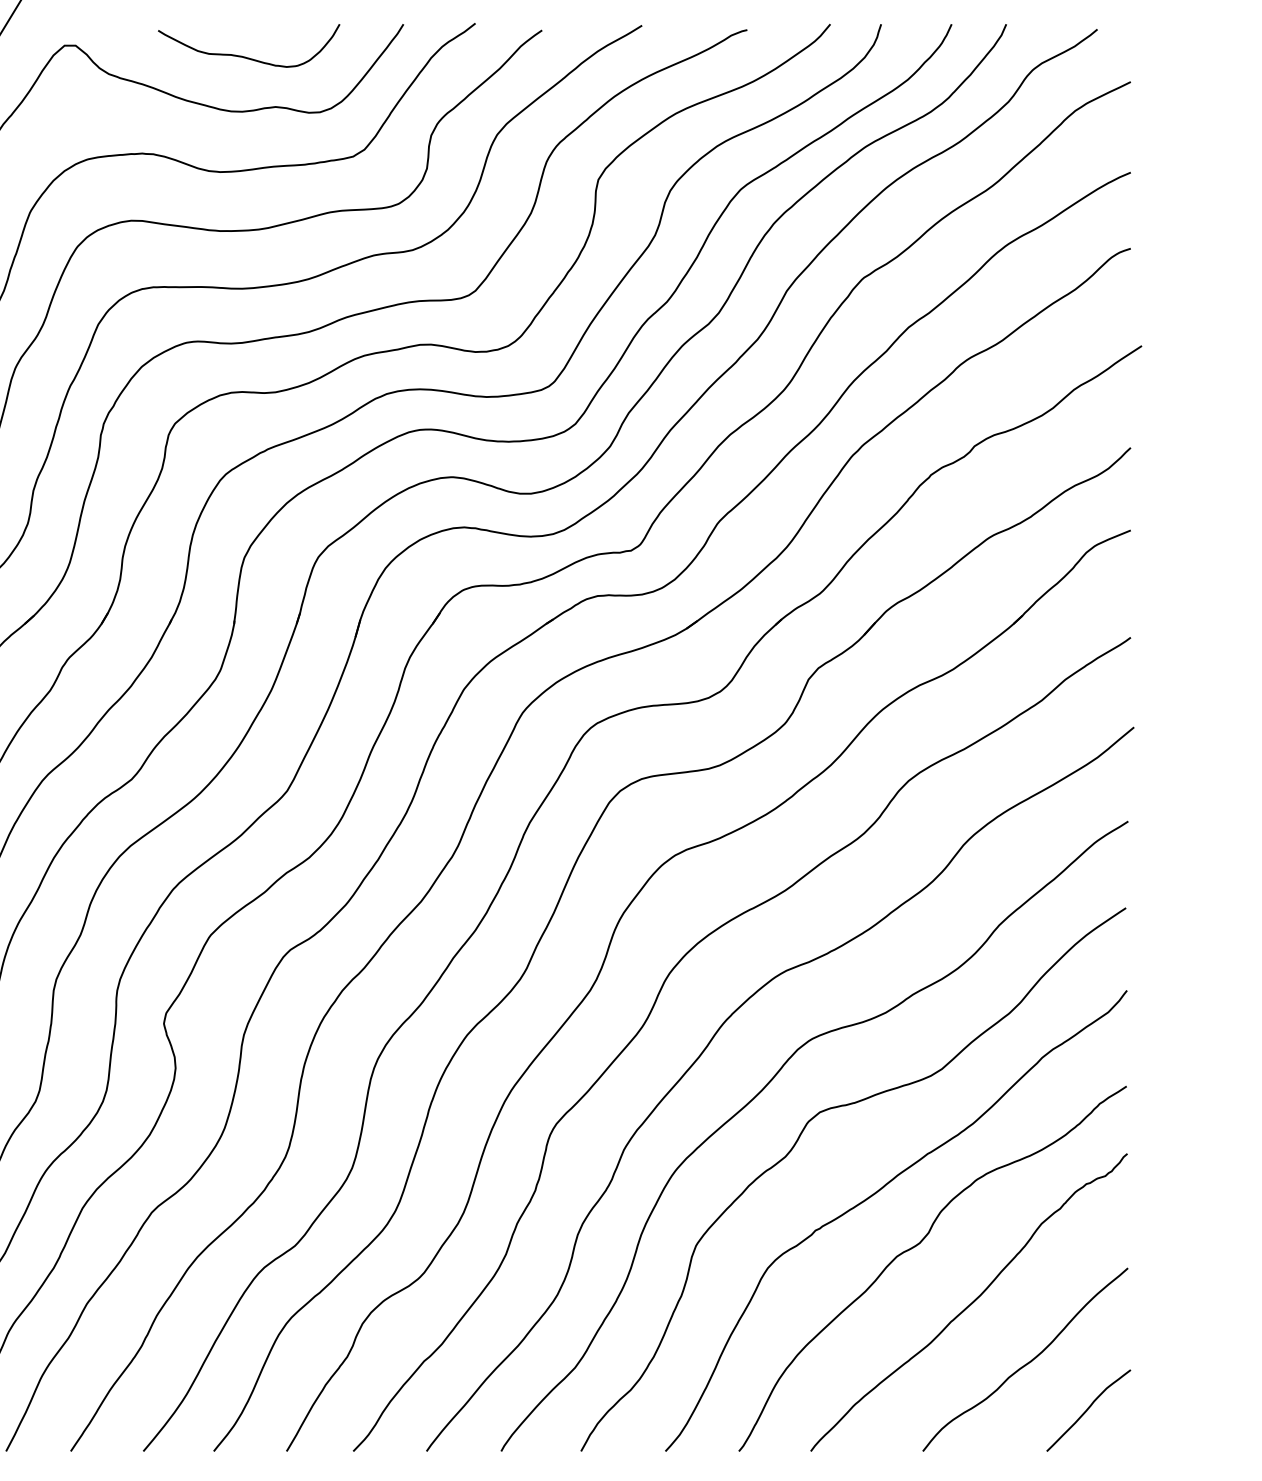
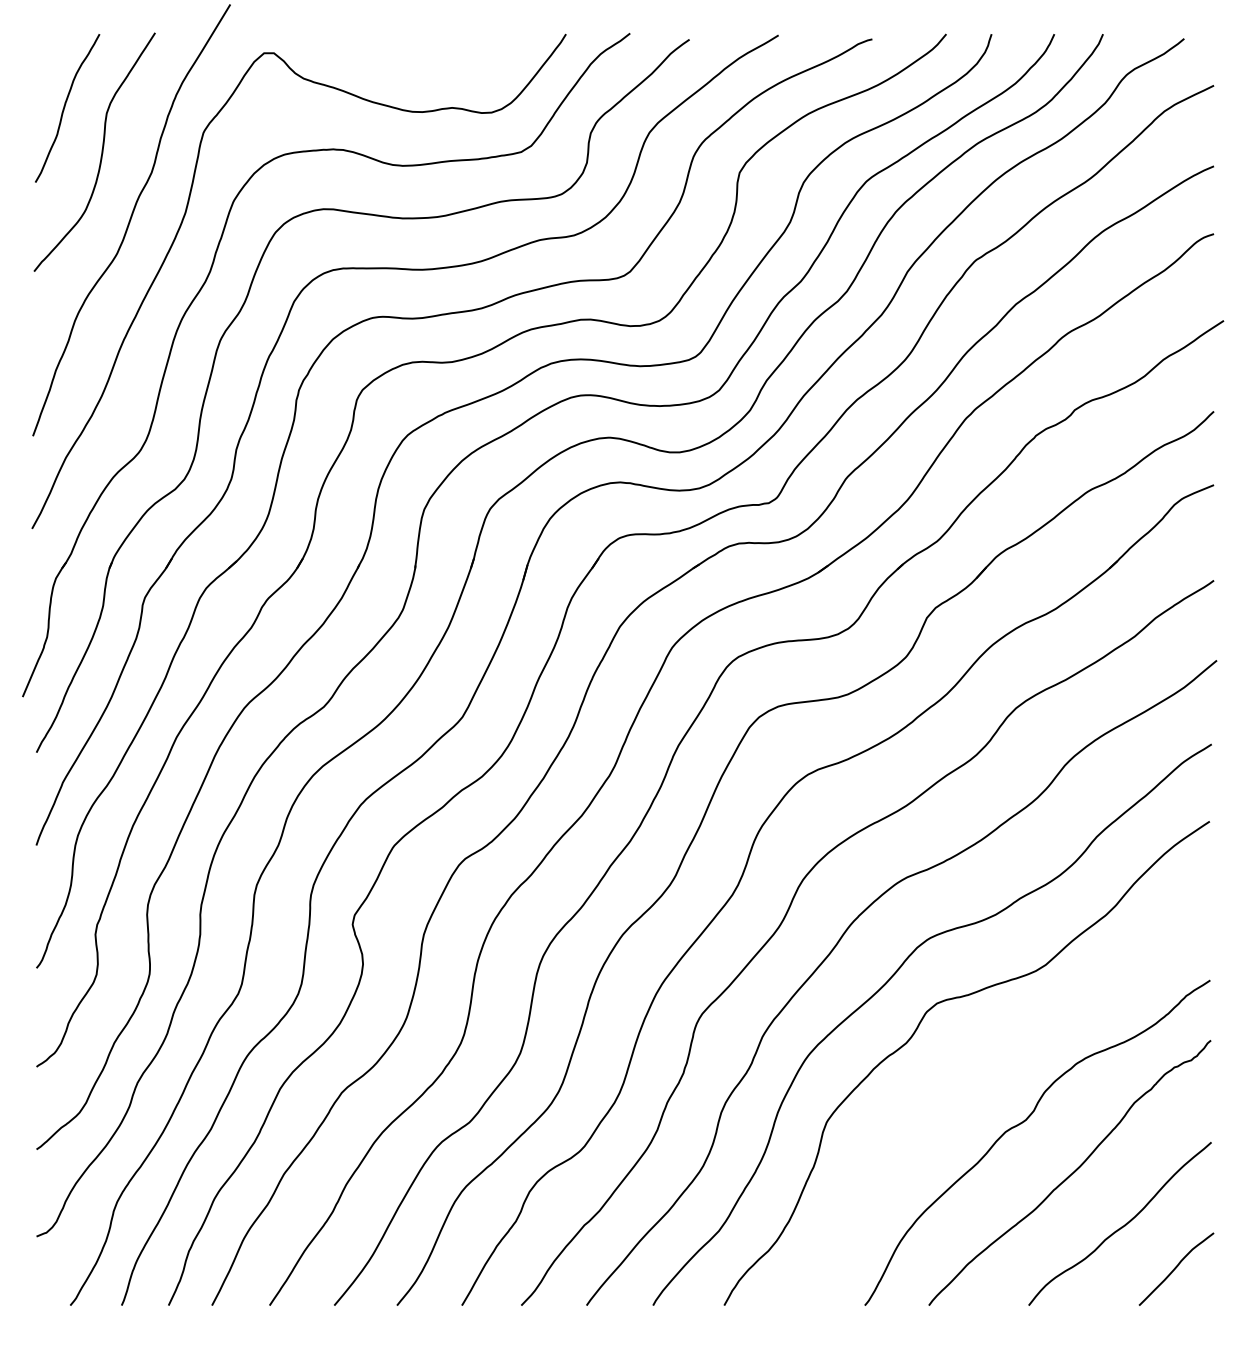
curve: (244, 56) -> (424, 62), removed
curve: (877, 1193) -> (988, 1075), removed

